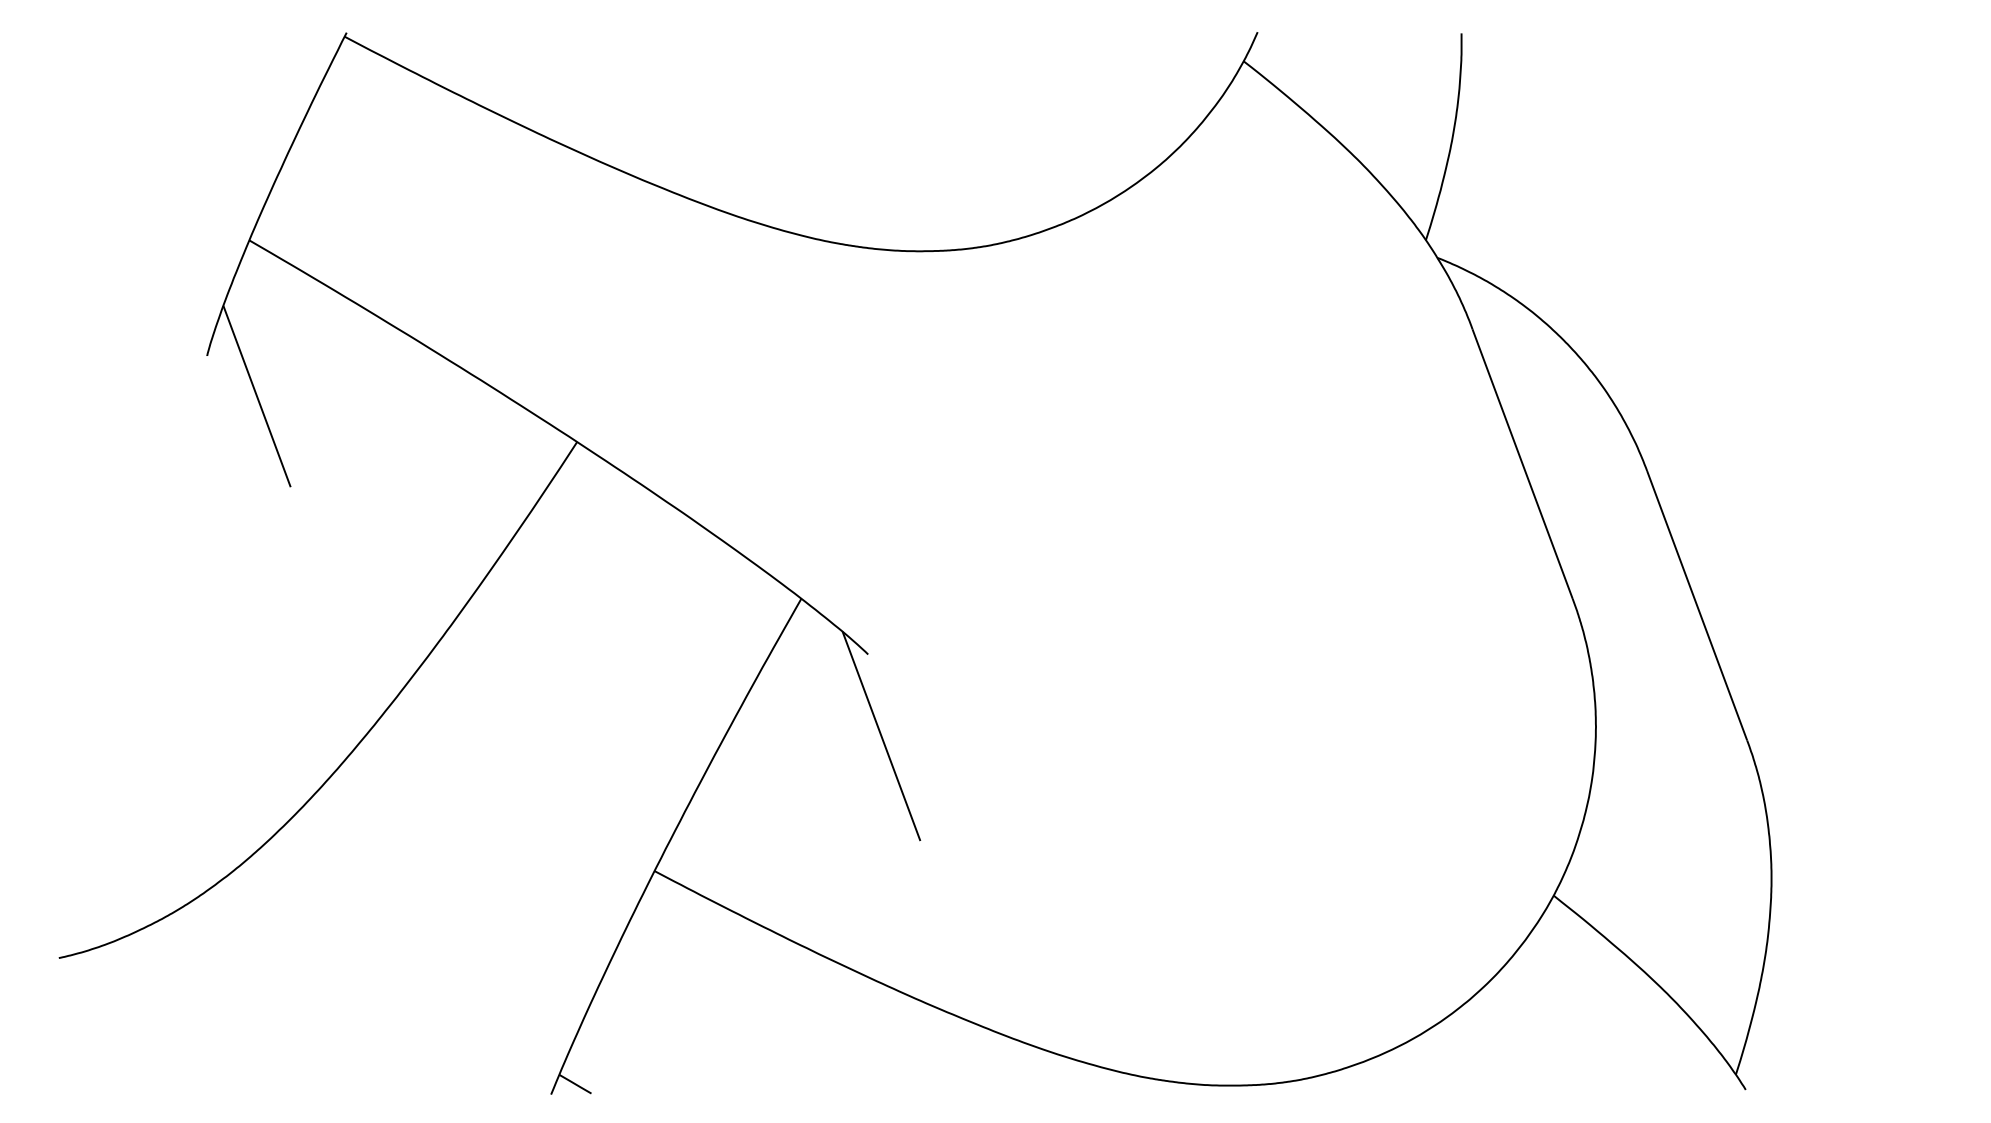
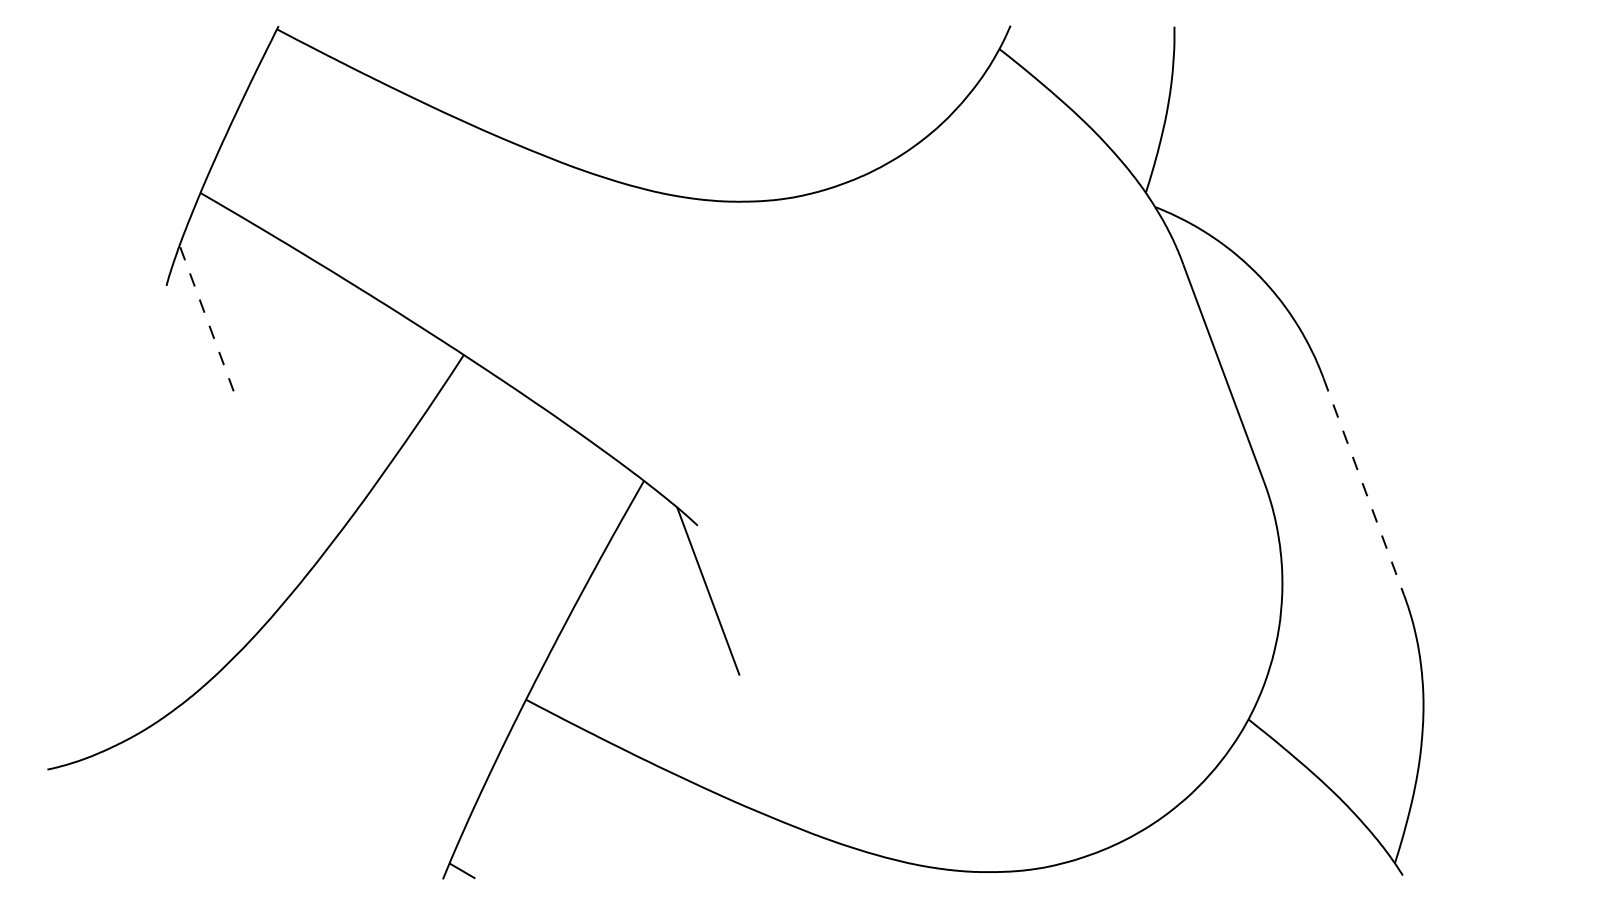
line: (256, 396) -> (206, 318), solid -> dashed
line: (1696, 606) -> (1363, 487), solid -> dashed

